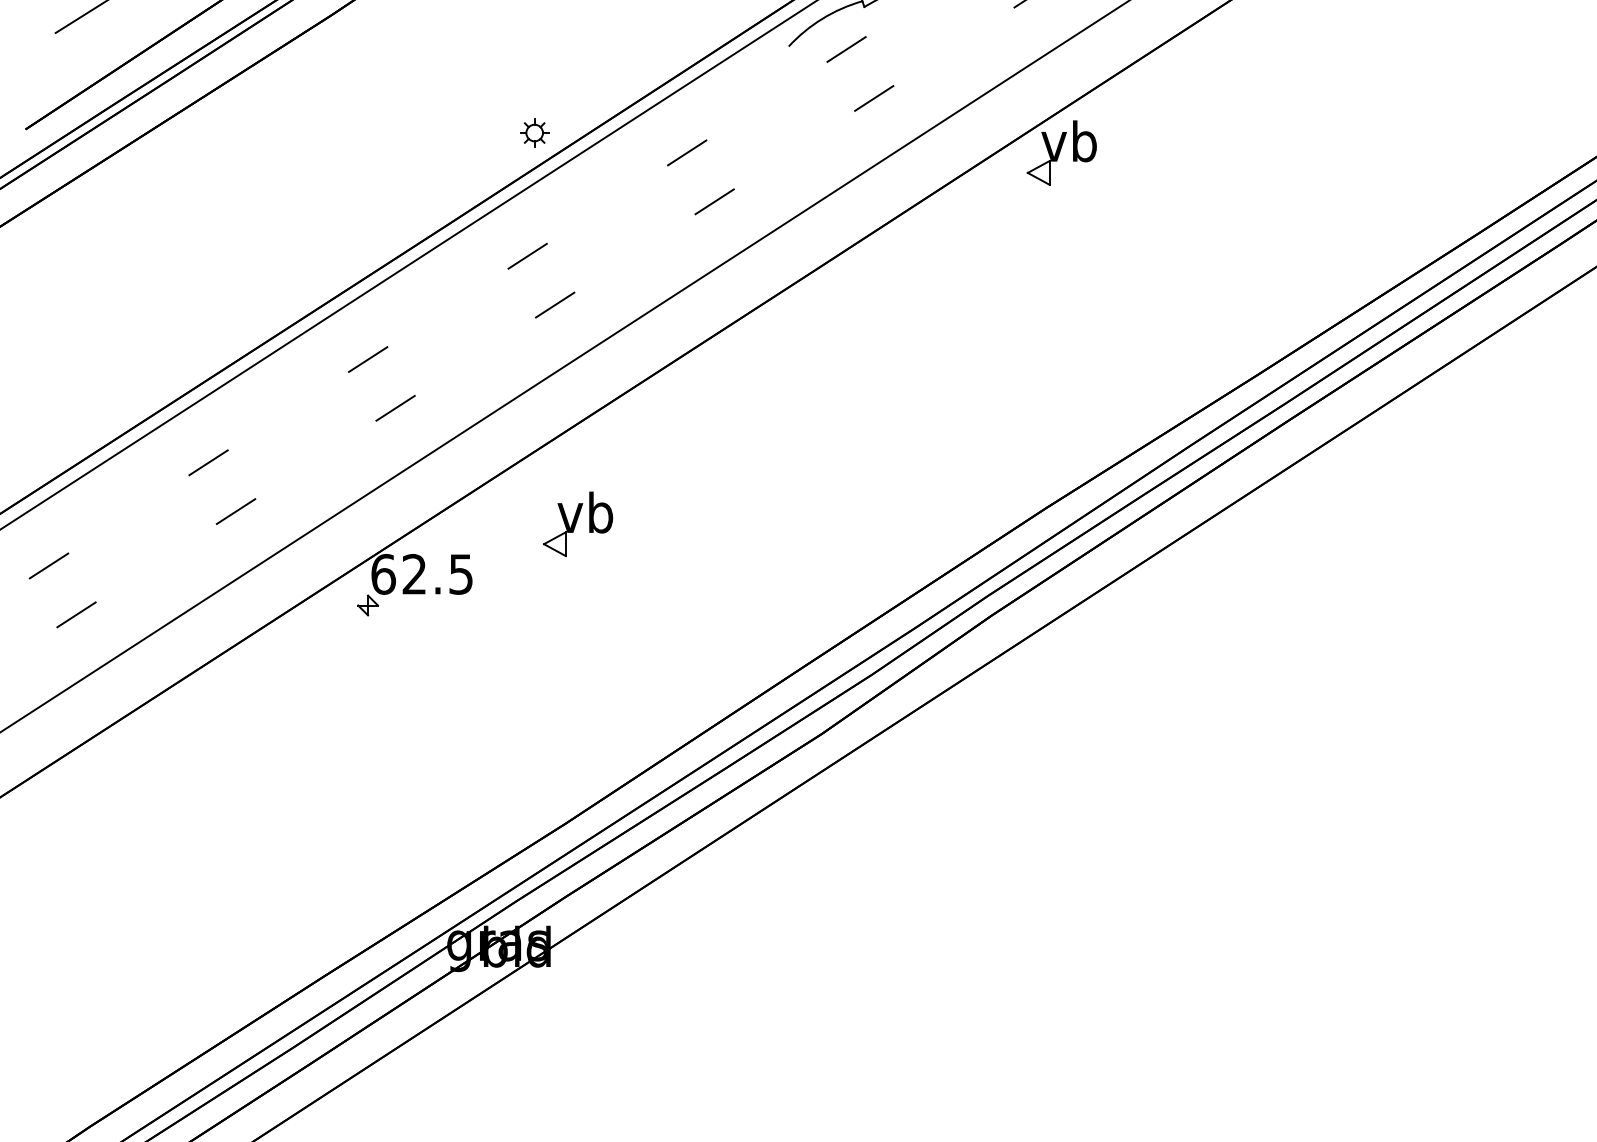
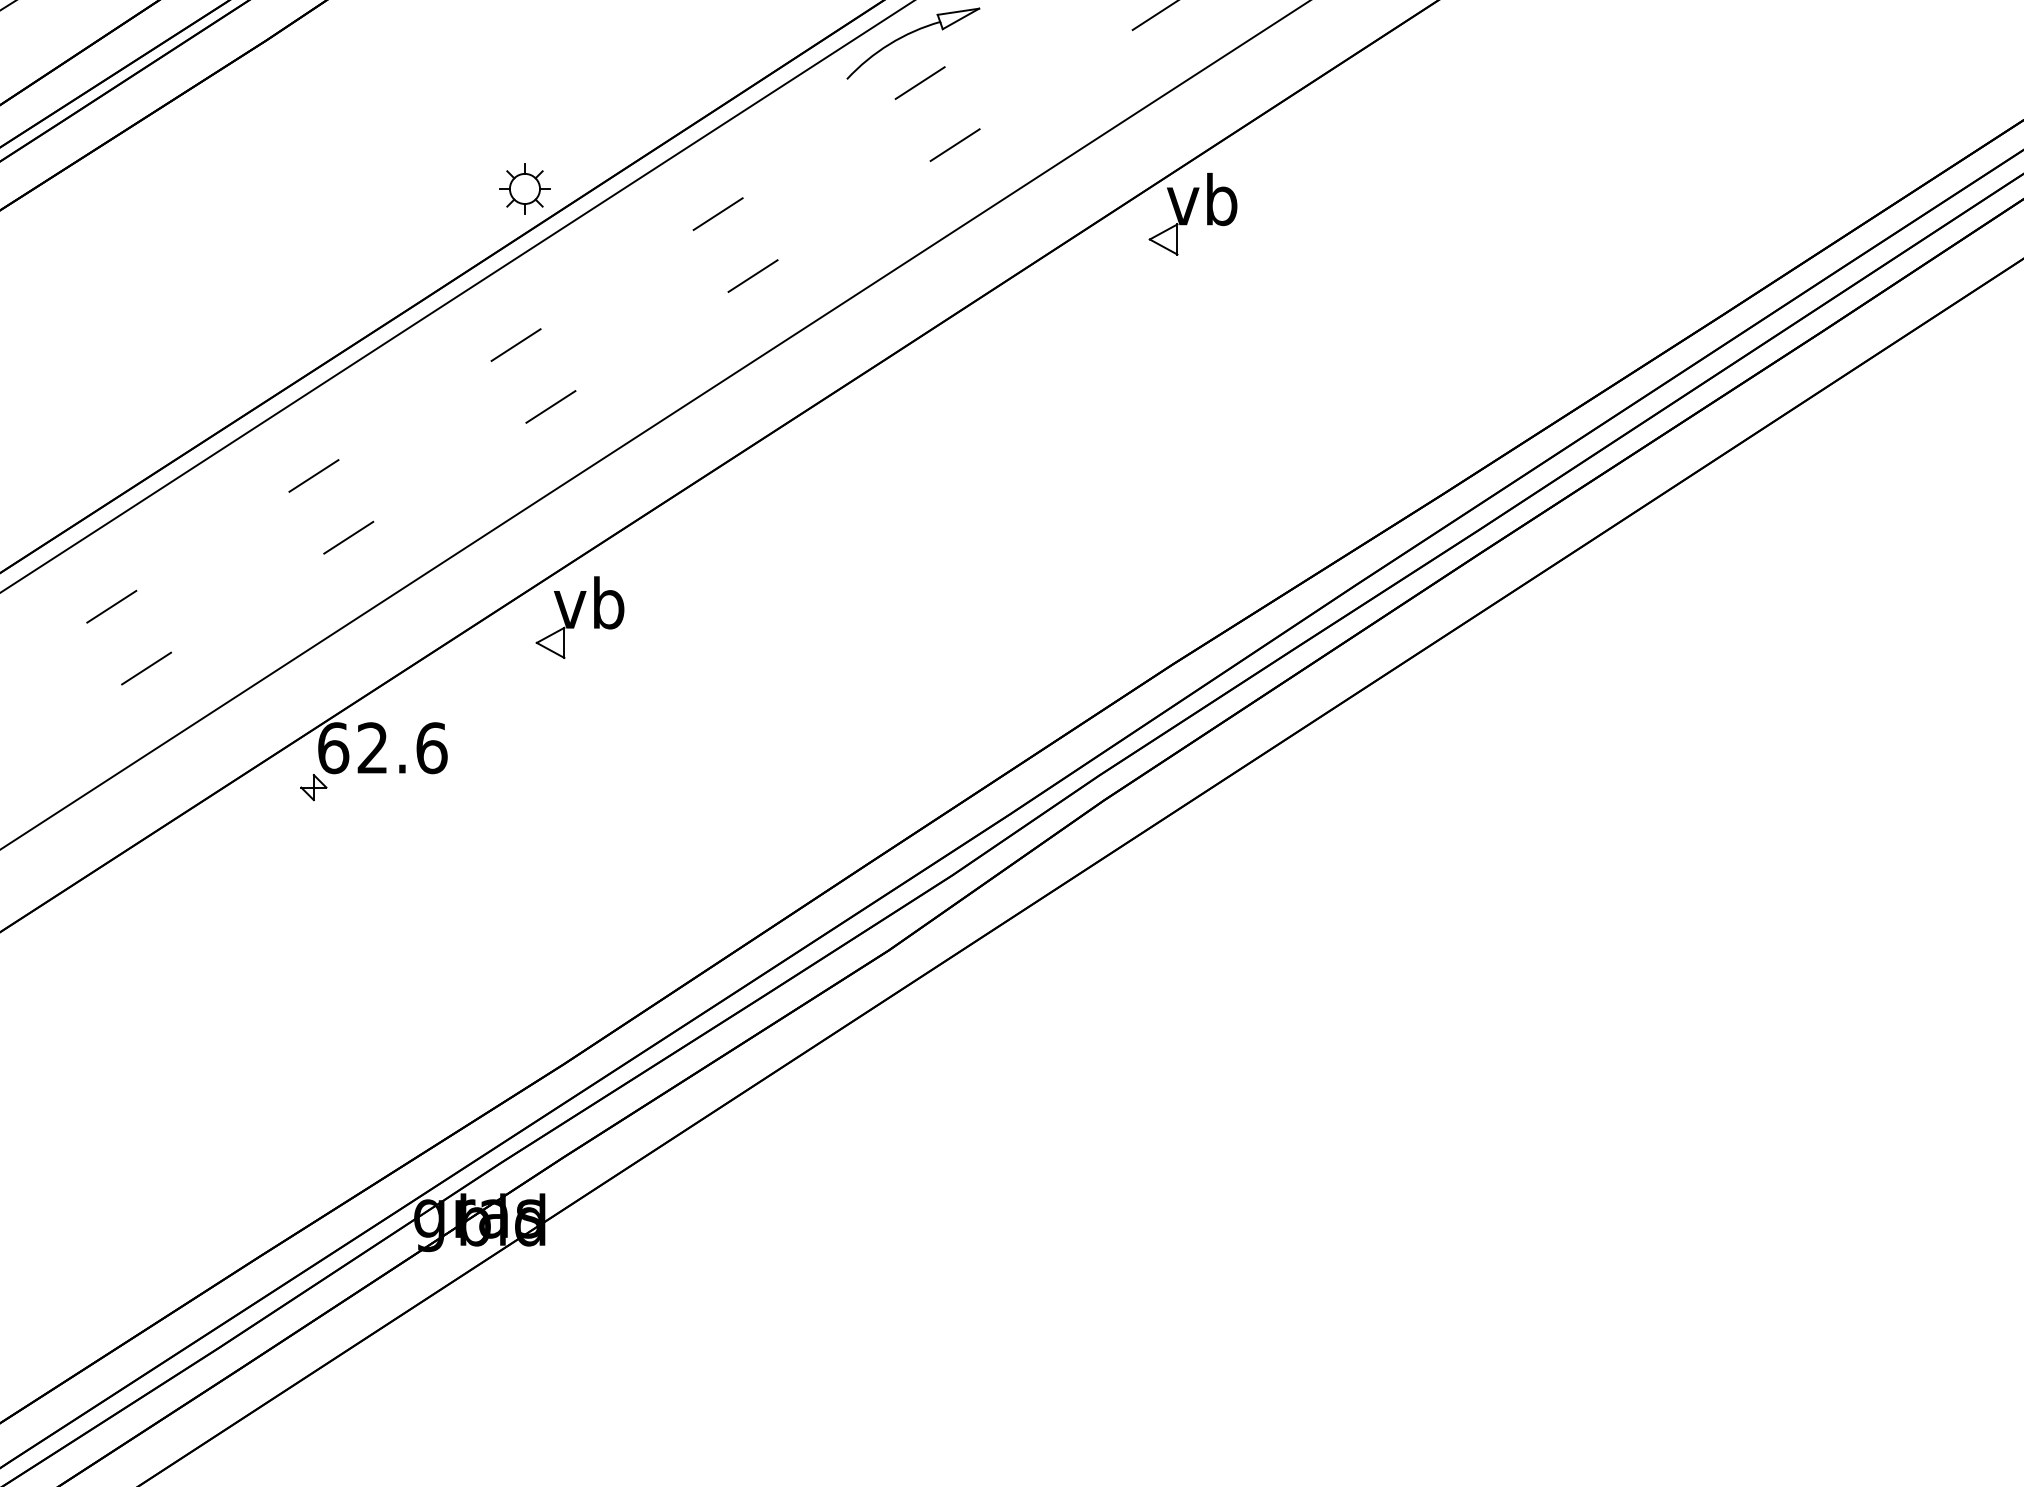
part: (534, 132) -> (524, 188), size x1.43
part: (577, 524) -> (579, 617), moved
text: (460, 574) -> (431, 748), 62.5 -> 62.6

